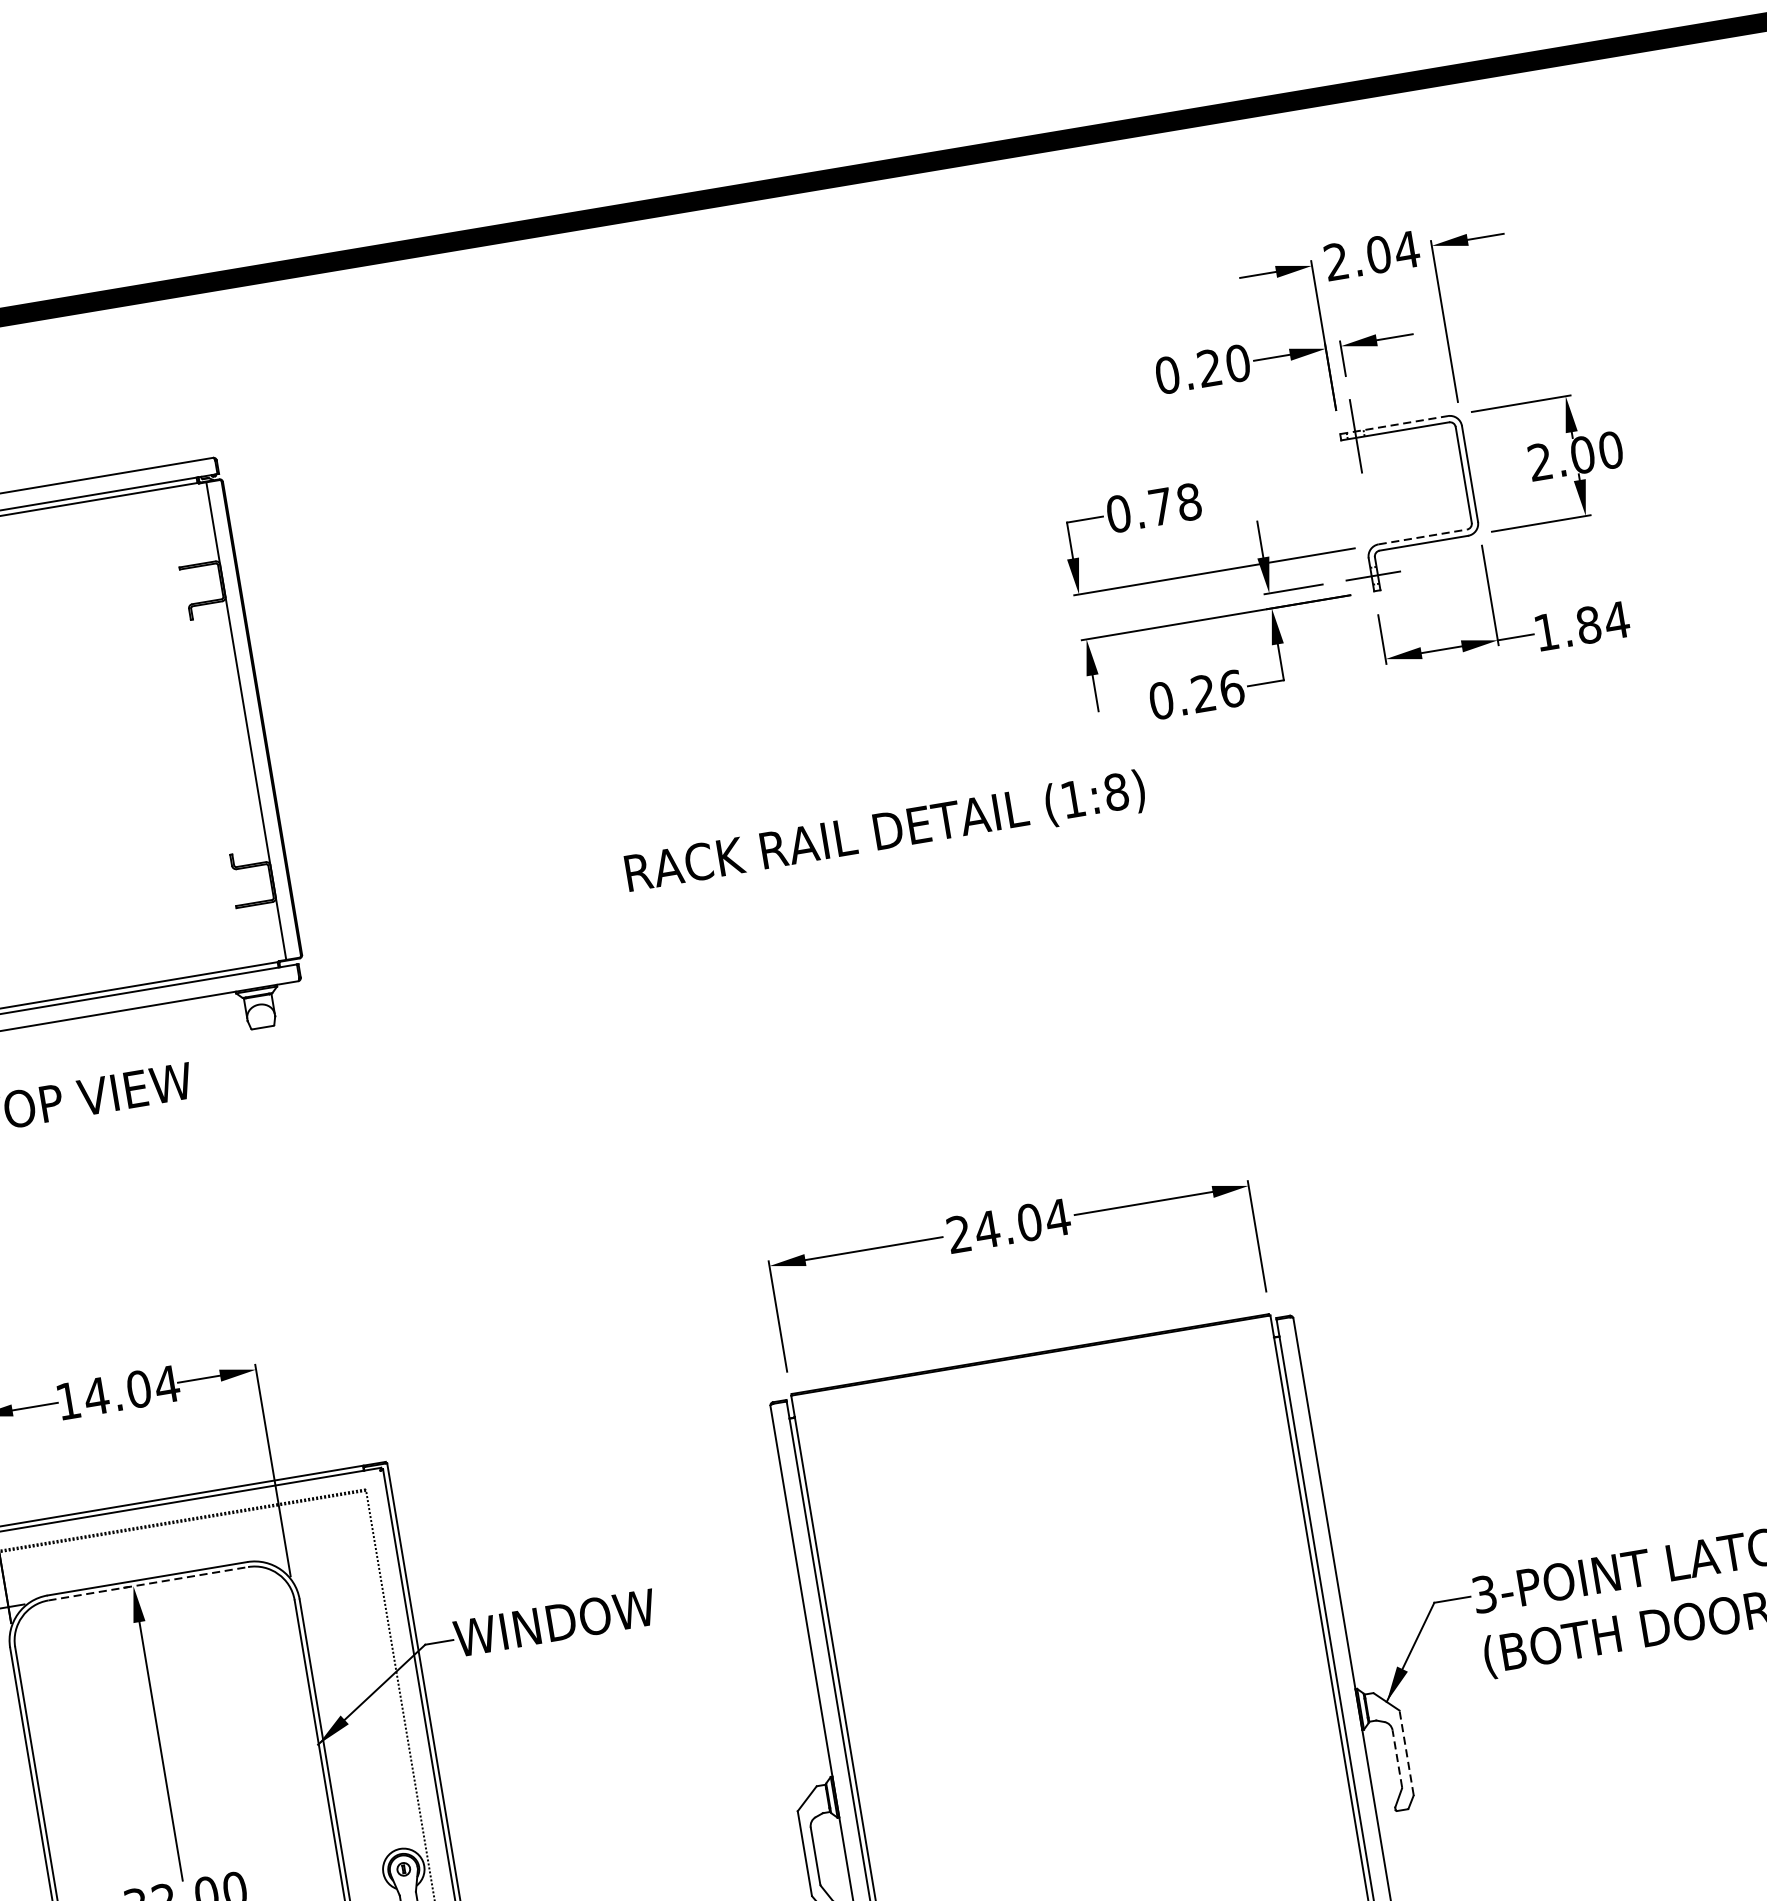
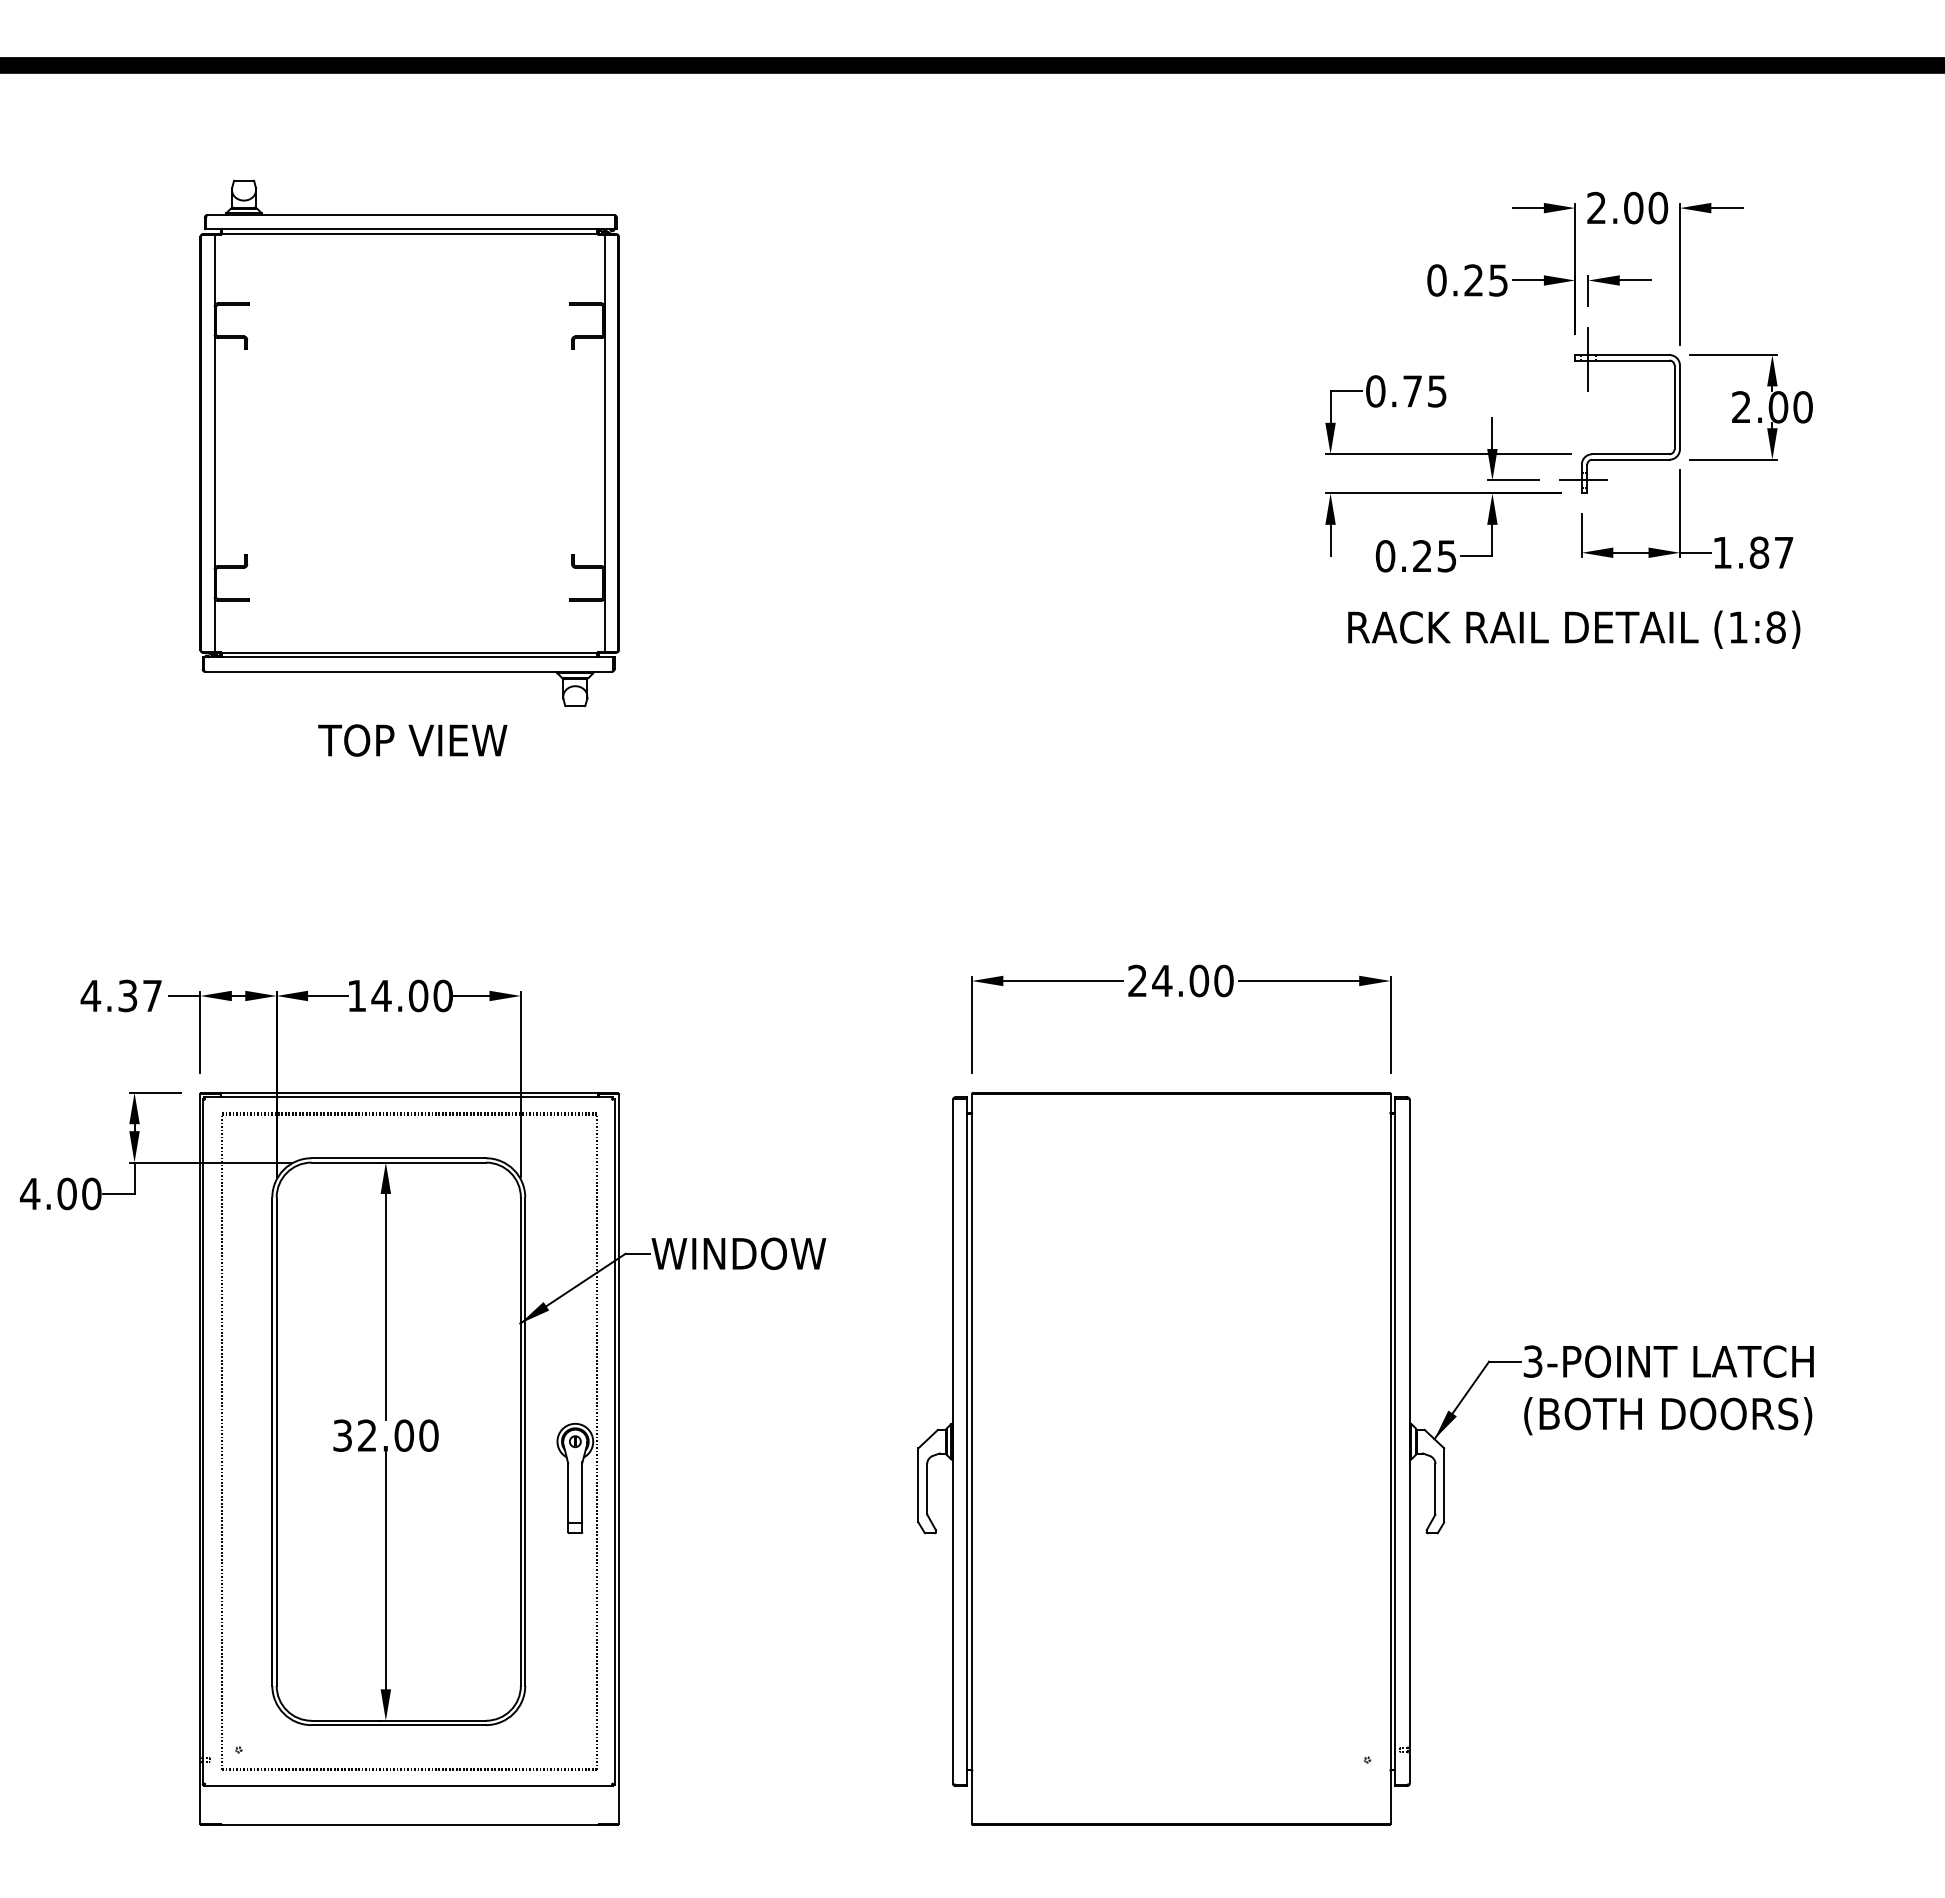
text: (1407, 249) -> (1658, 207), 2.04 -> 2.00
text: (1238, 363) -> (1498, 280), 0.20 -> 0.25
line: (1394, 425) -> (1622, 355), dashed -> solid
text: (1189, 502) -> (1437, 391), 0.78 -> 0.75
line: (1422, 537) -> (1630, 454), dashed -> solid
text: (1616, 620) -> (1783, 552), 1.84 -> 1.87
text: (1231, 689) -> (1446, 556), 0.26 -> 0.25
text: (885, 833) -> (1574, 629), moved
text: (1057, 1217) -> (1223, 980), 24.04 -> 24.00
text: (166, 1384) -> (442, 995), 14.04 -> 14.00
line: (149, 1583) -> (399, 1162), dashed -> solid
line: (1406, 1753) -> (1444, 1485), dashed -> solid
line: (1397, 1758) -> (1435, 1488), dashed -> solid

